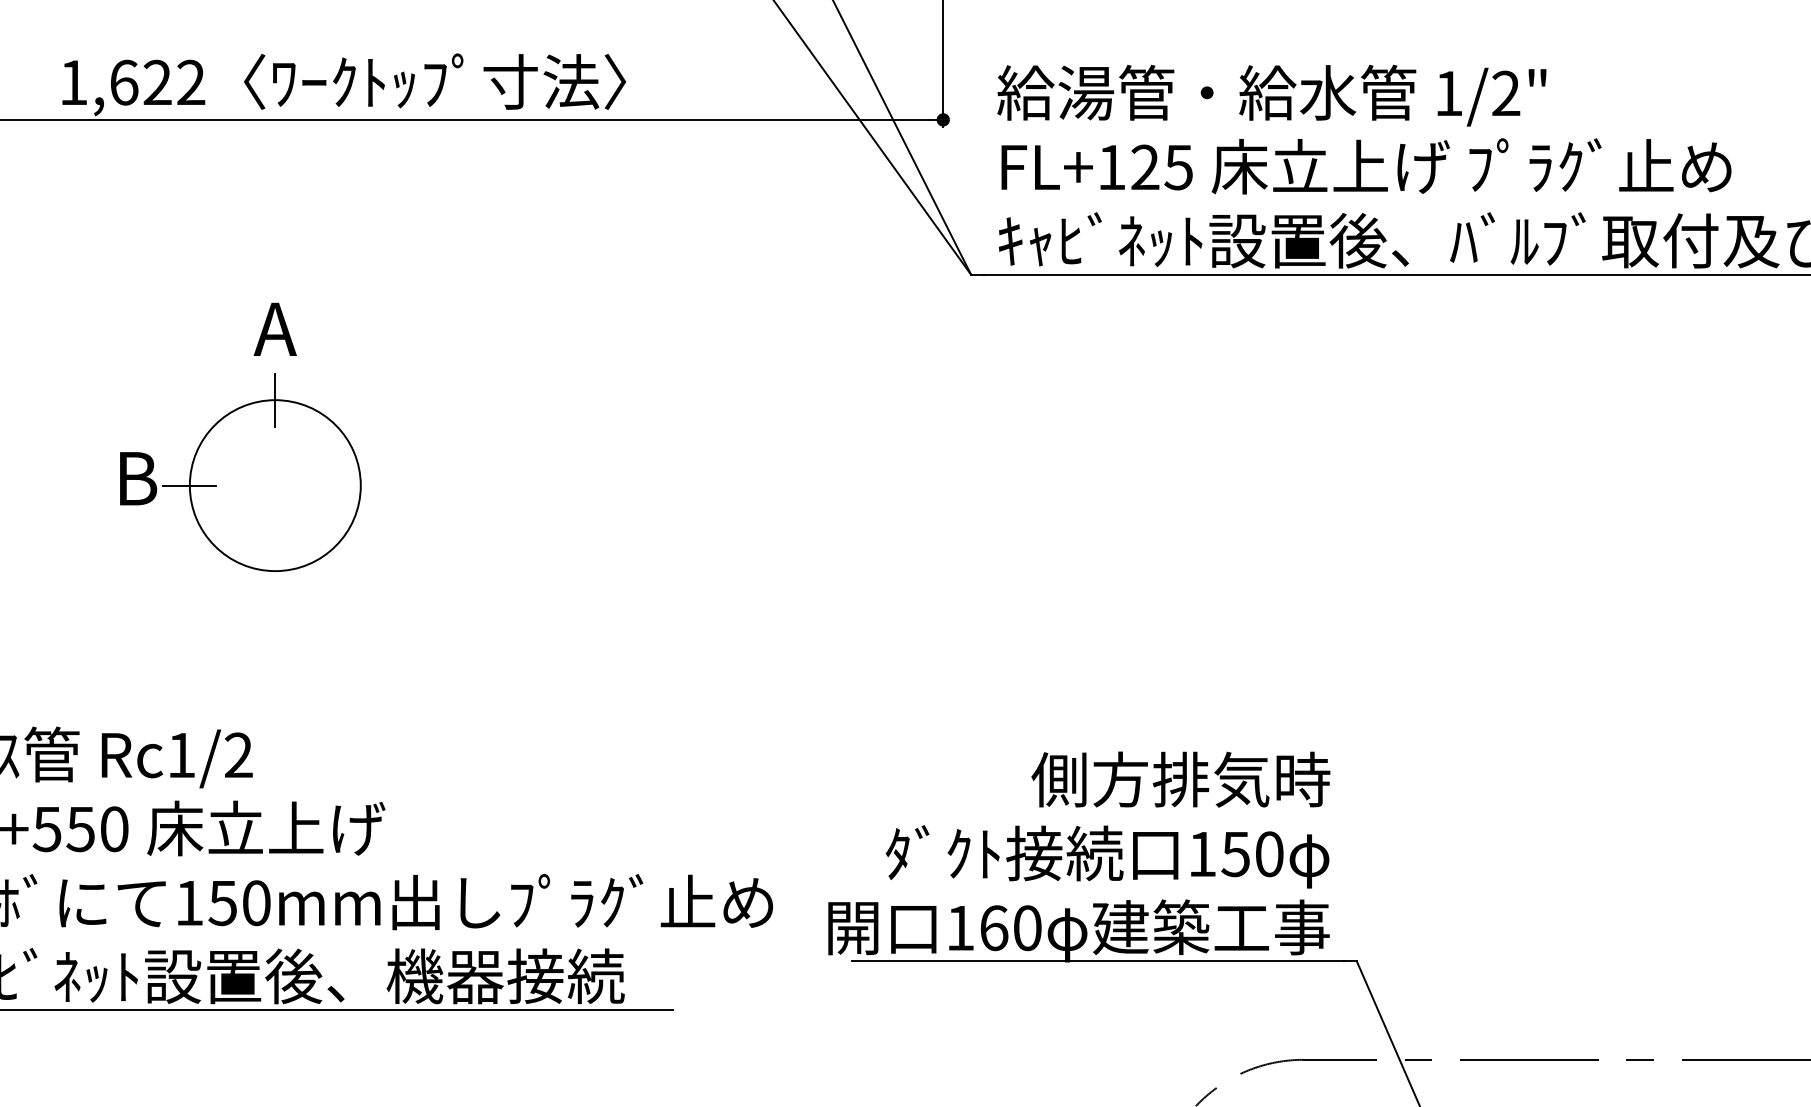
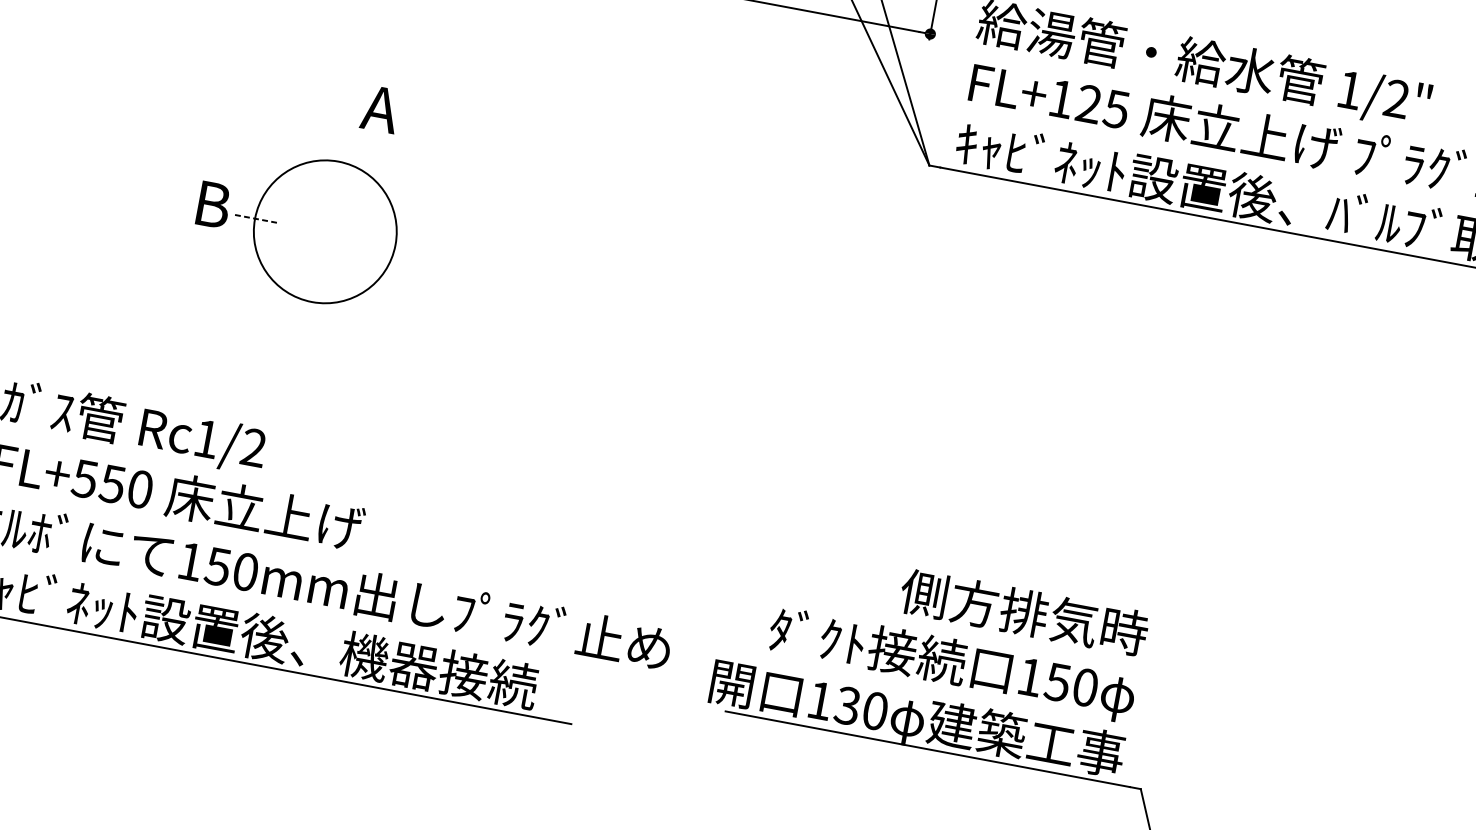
text: (274, 328) -> (380, 108), moved
line: (275, 399) -> (338, 161), removed
line: (189, 485) -> (254, 218), solid -> dashed
text: (993, 928) -> (847, 706), 160 -> 130

